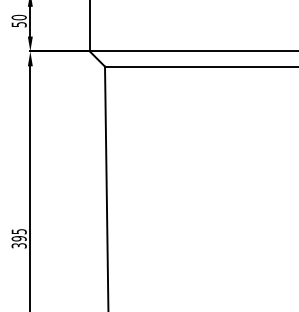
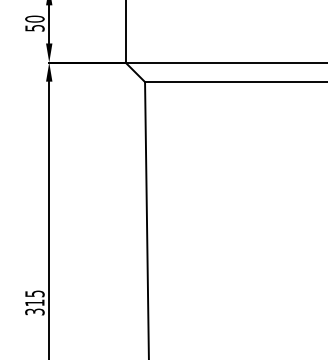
text: (18, 238) -> (34, 302), 395 -> 315

